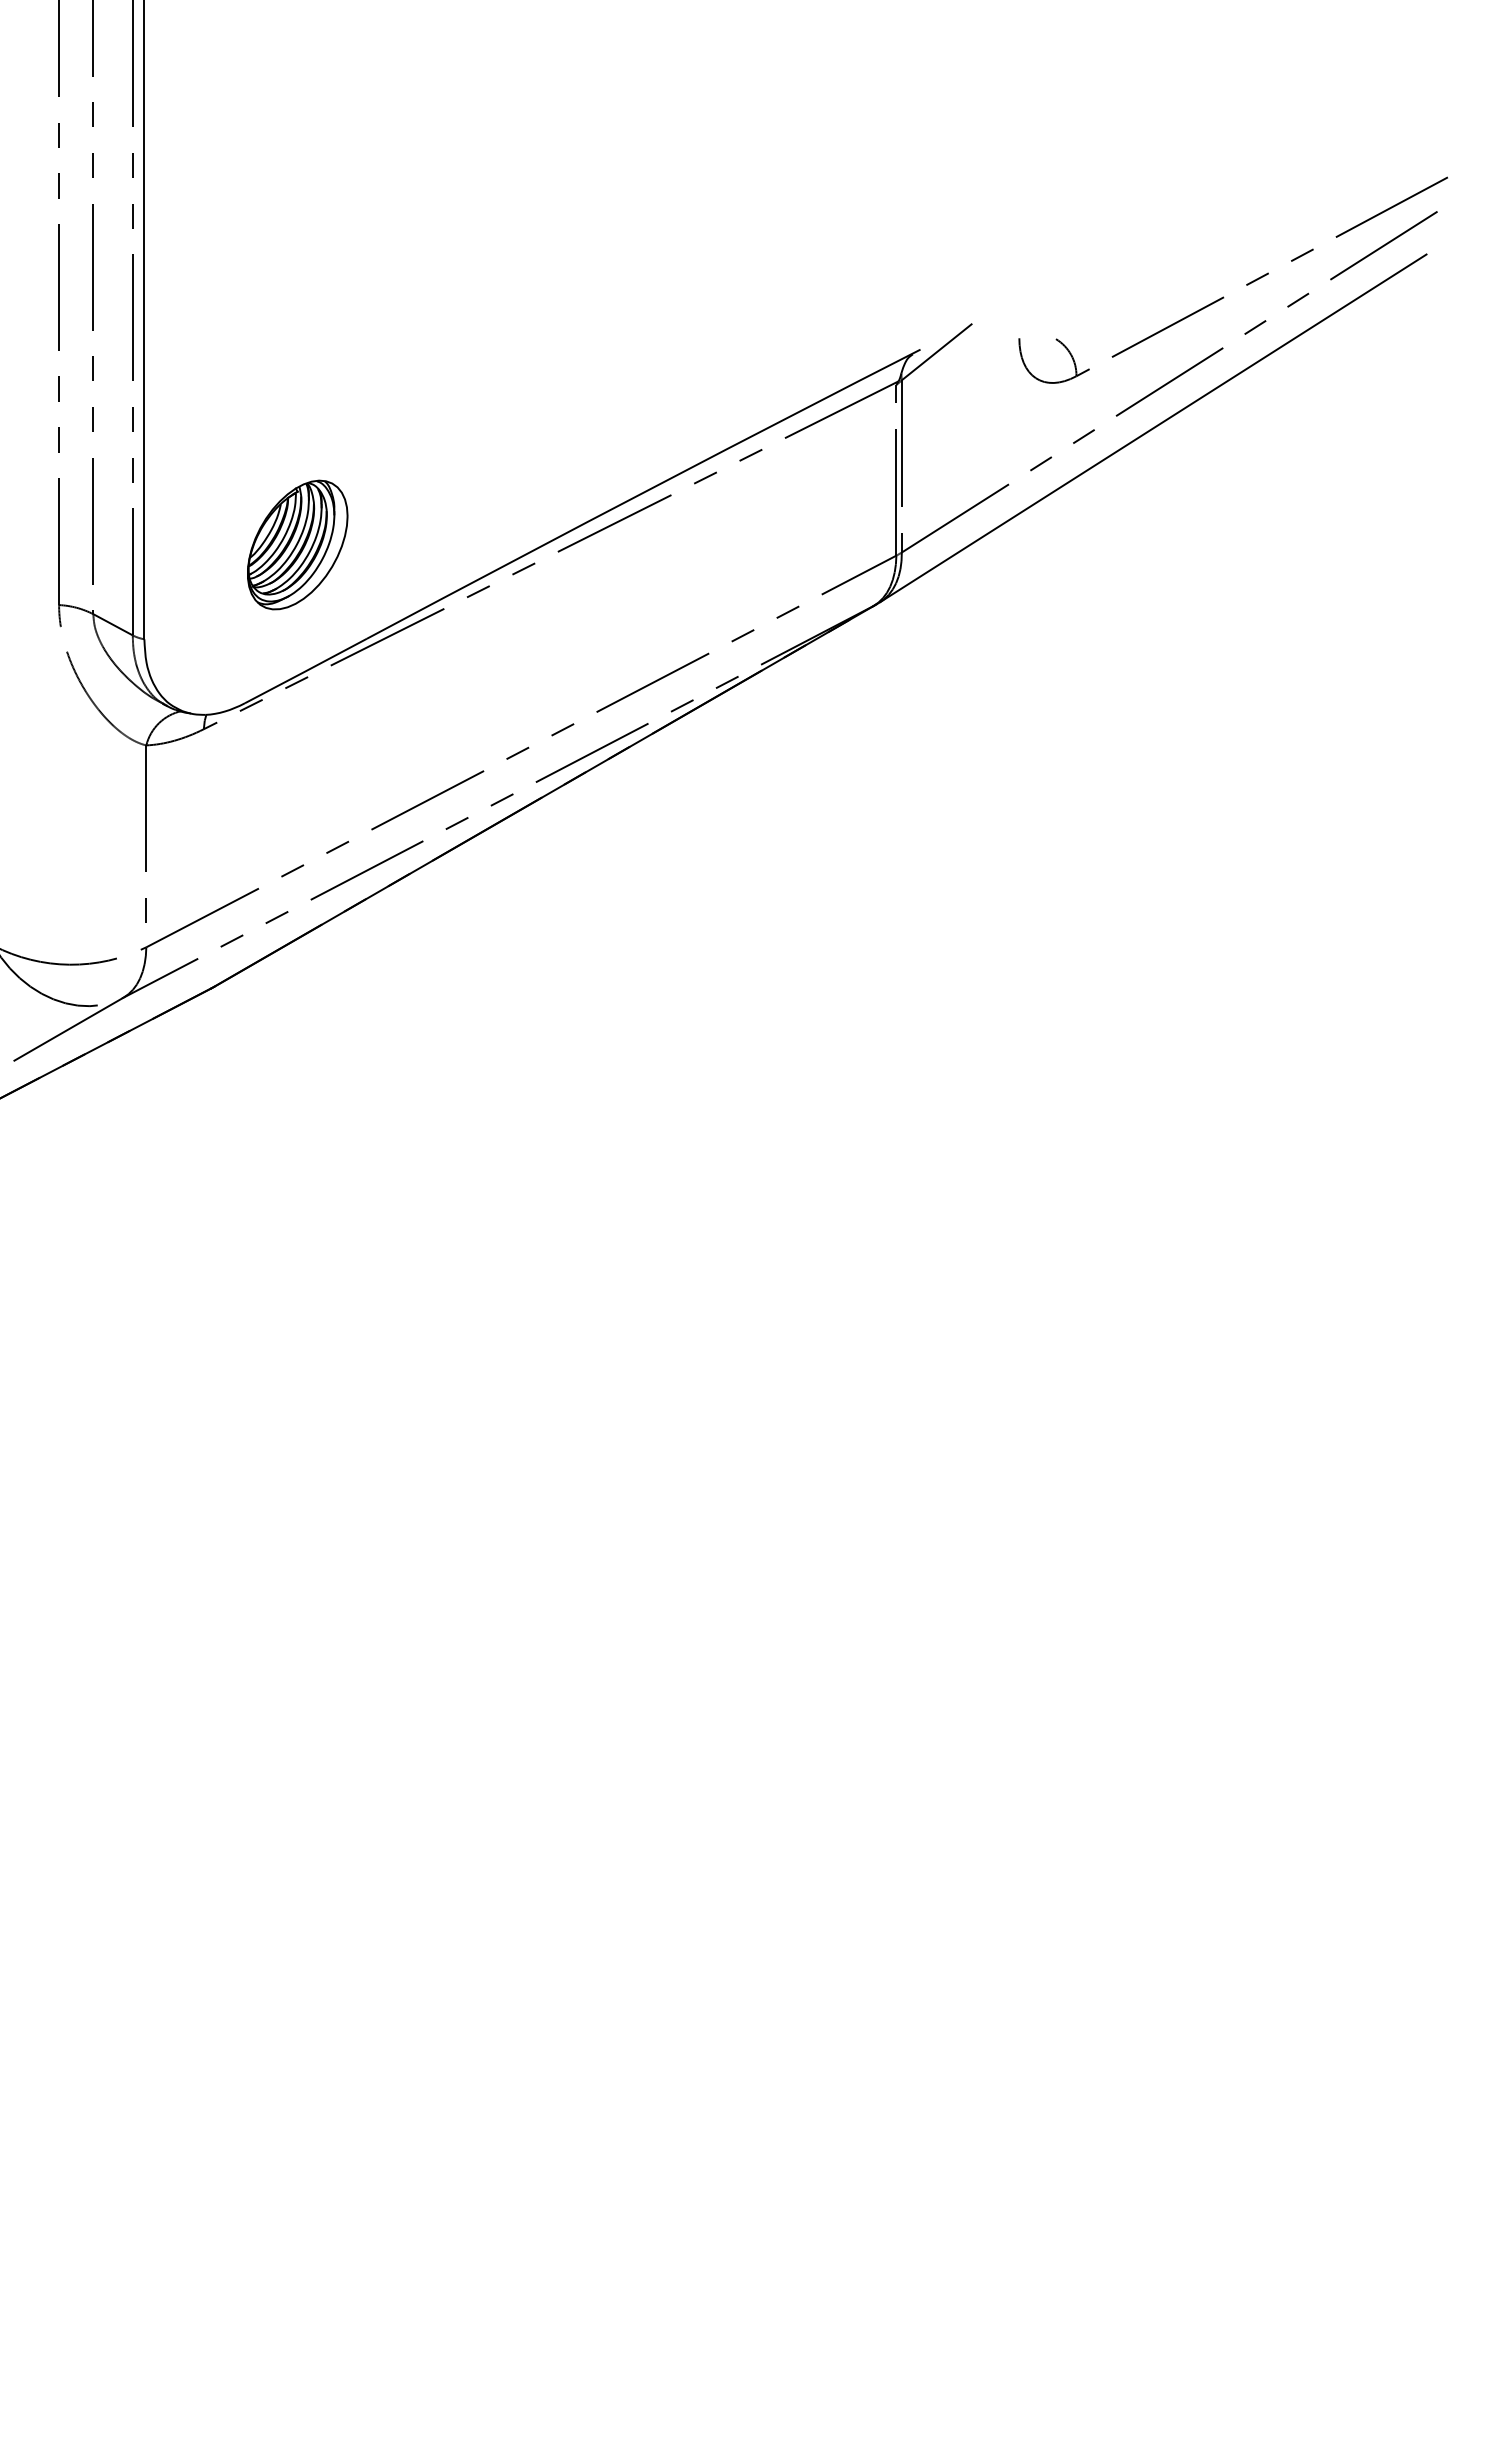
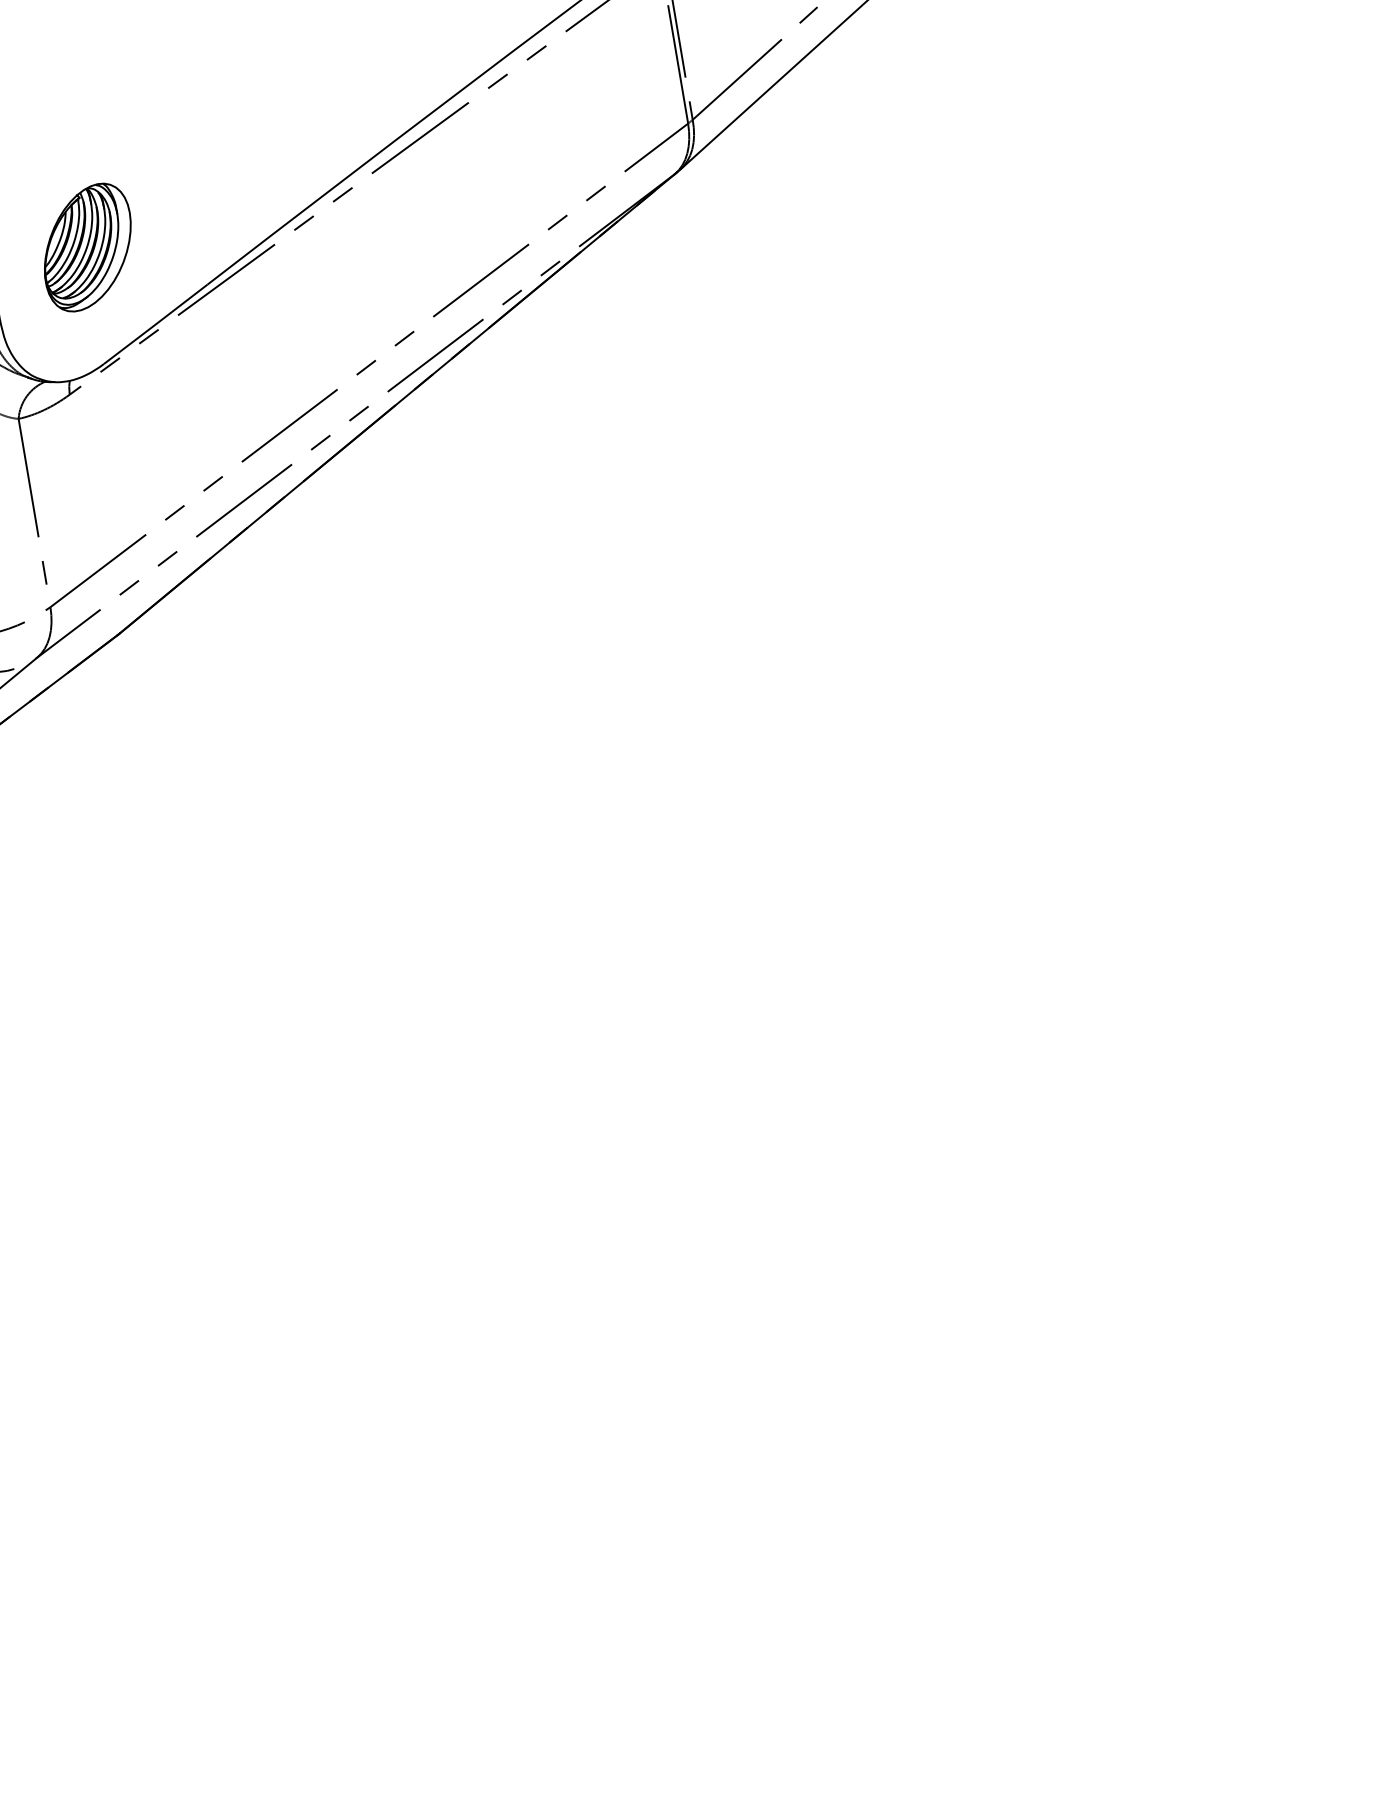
part: (297, 544) -> (87, 247), moved

